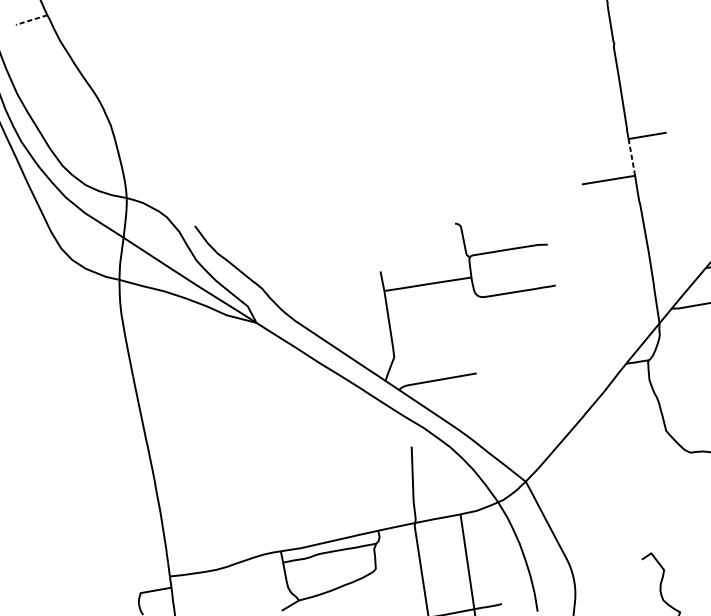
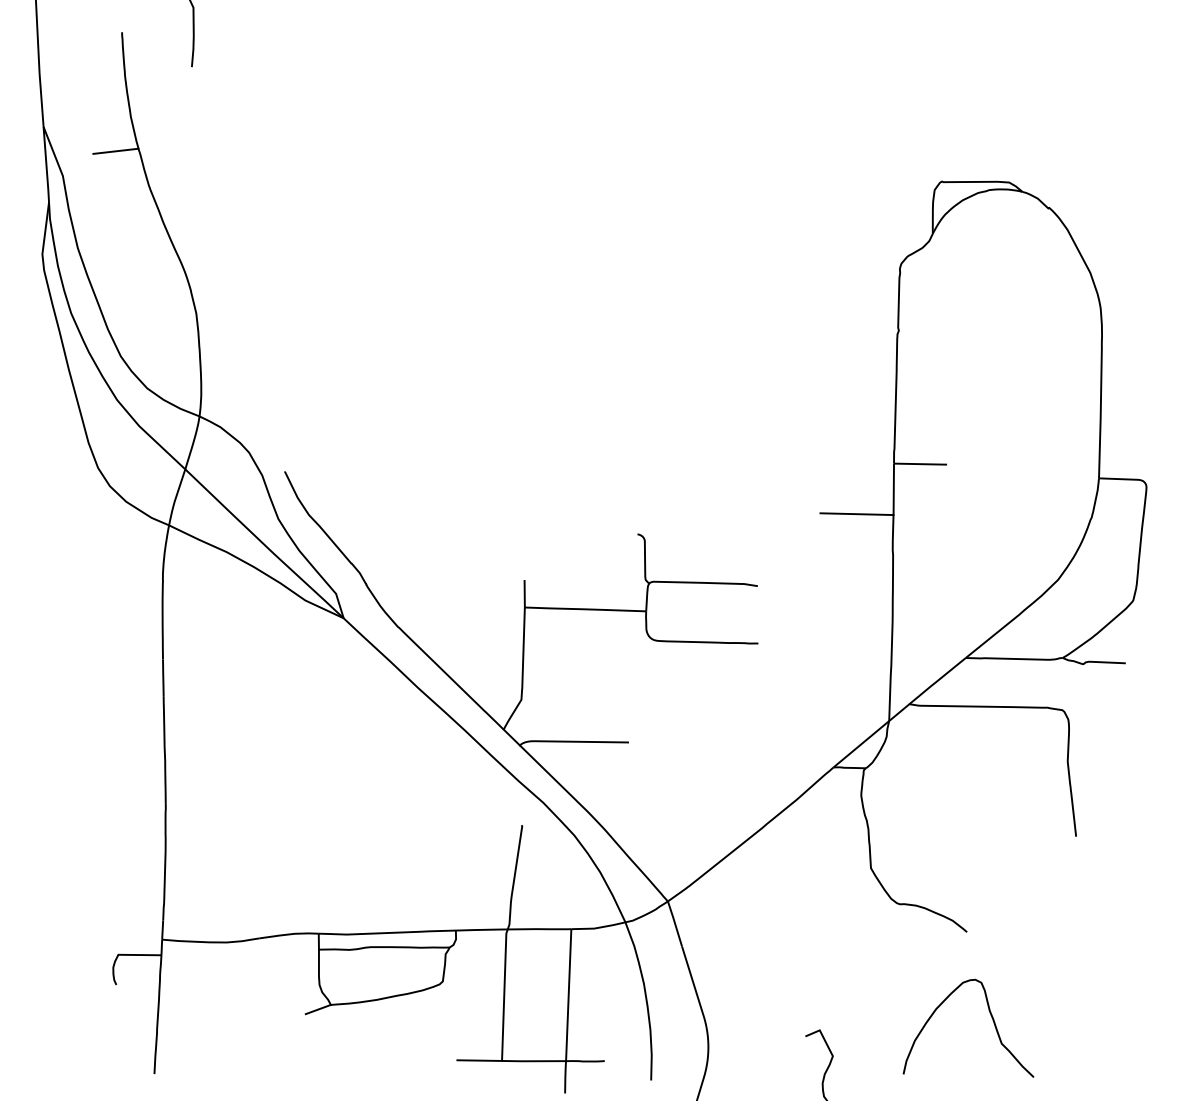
line: (31, 20) -> (115, 151), dashed -> solid
line: (631, 158) -> (893, 490), dashed -> solid

